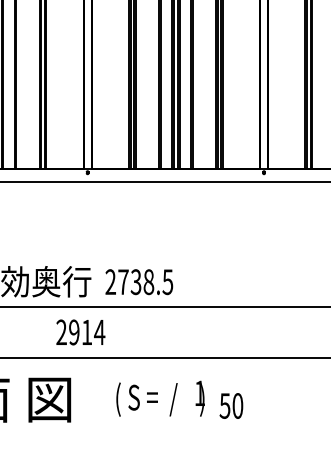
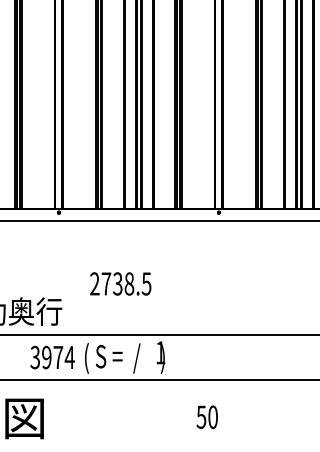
text: (139, 281) -> (120, 283), moved
text: (73, 332) -> (46, 357), 2914 -> 3974
text: (161, 398) -> (125, 357), moved
text: (230, 405) -> (206, 416), moved

